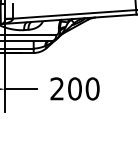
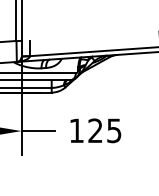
text: (74, 88) -> (95, 130), 200 -> 125

